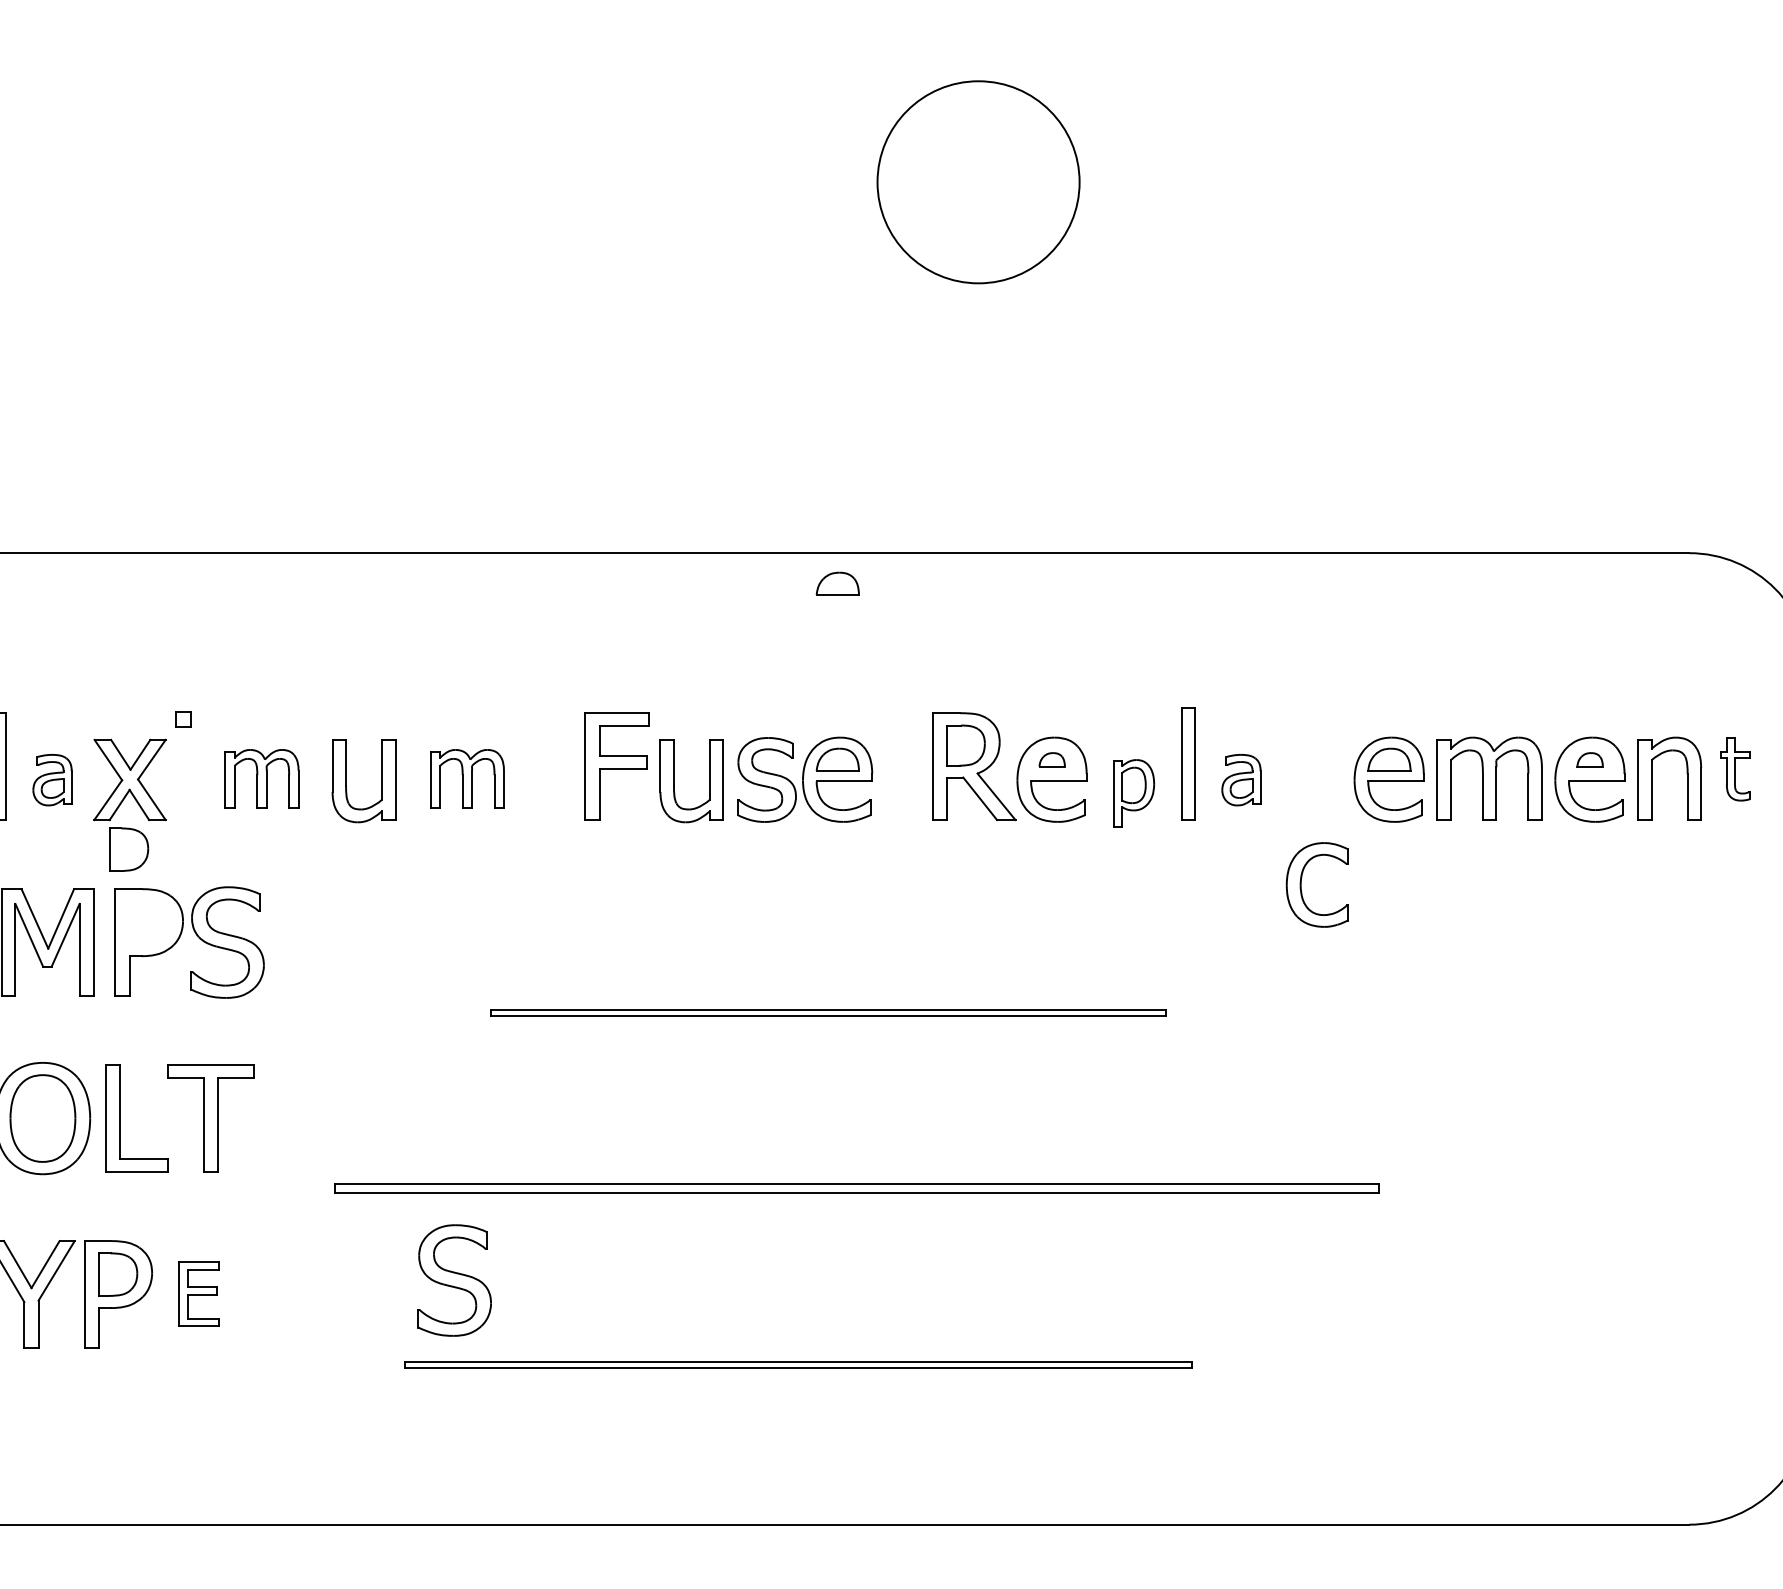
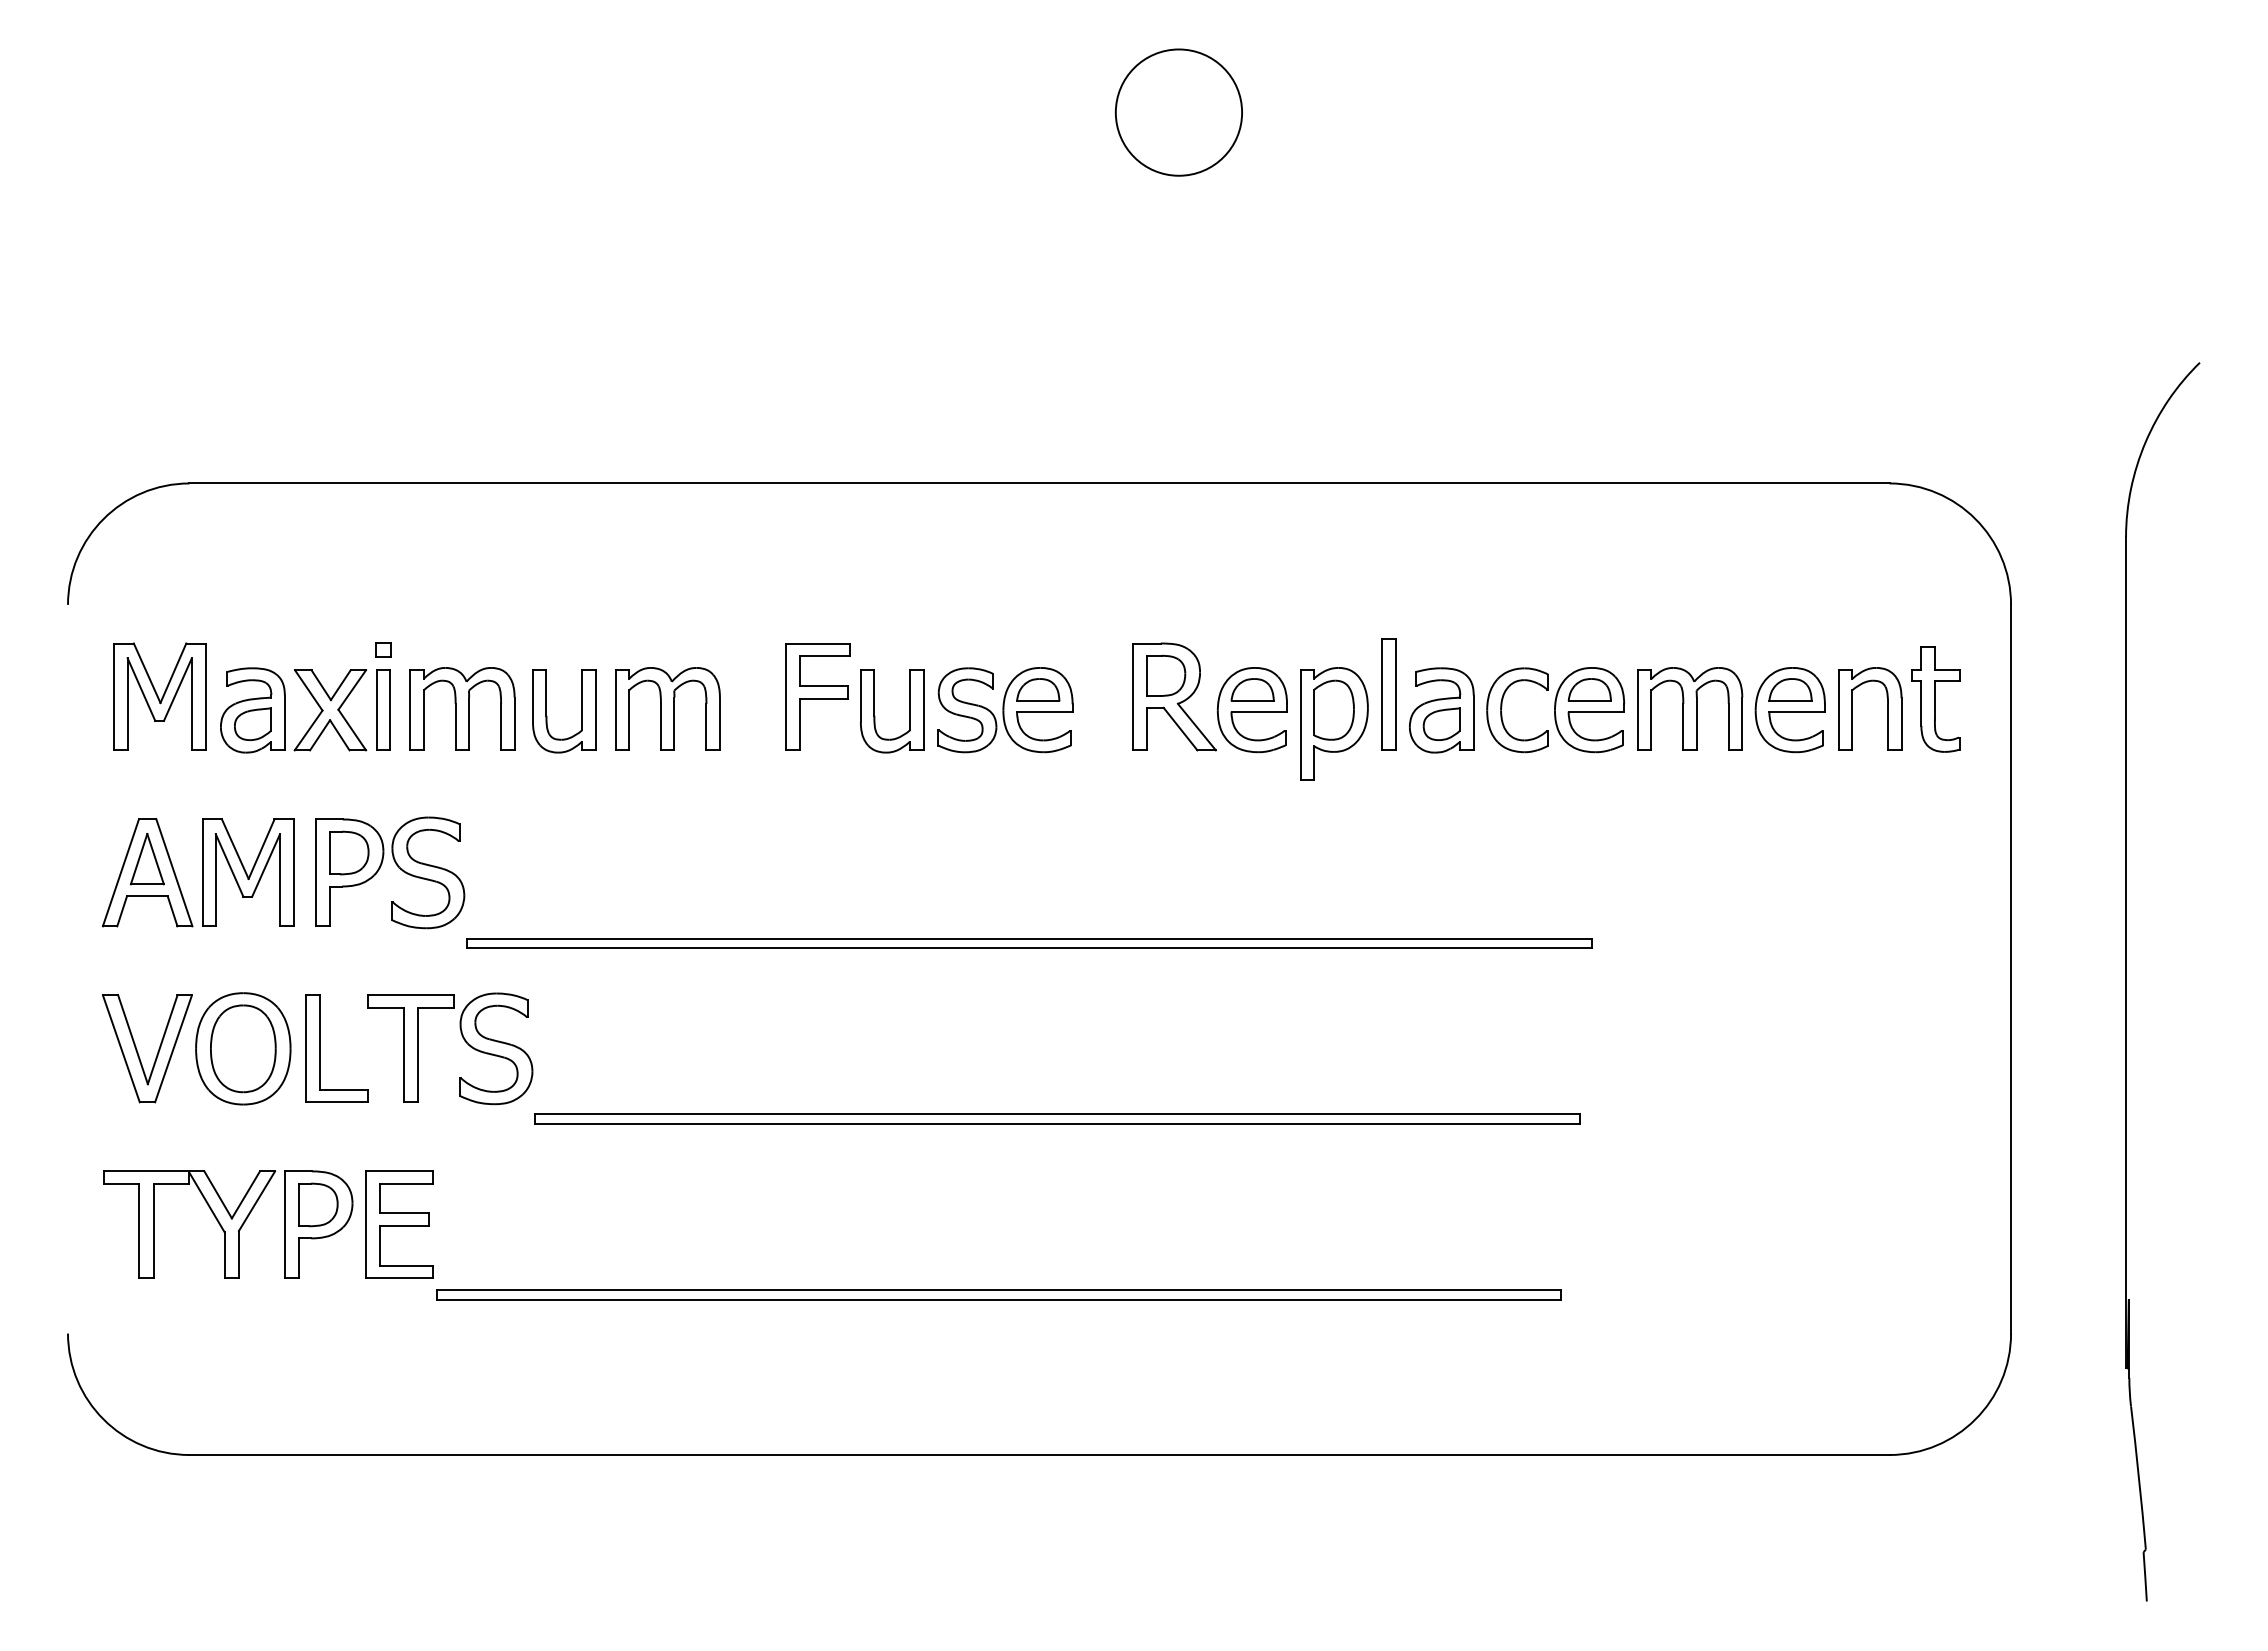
circle: (978, 182) -> (1178, 112), size x0.62
part: (838, 583) -> (1038, 513), removed
part: (1052, 759) -> (1252, 689), size x1.67
part: (1590, 759) -> (1790, 689), size x1.67
part: (1735, 769) -> (1935, 699), size x1.67
part: (262, 778) -> (462, 708), size x1.43
part: (467, 778) -> (667, 708), size x1.43
part: (183, 779) -> (383, 709), added
part: (52, 780) -> (252, 710), size x1.67
part: (1241, 780) -> (1441, 710), size x1.67
part: (1134, 793) -> (1334, 723), size x1.67
part: (129, 849) -> (349, 852), moved
part: (1302, 882) -> (1502, 707), moved
part: (829, 1013) -> (1029, 943), size x1.67
part: (455, 1280) -> (496, 1048), moved
part: (199, 1294) -> (399, 1224), size x1.67
part: (798, 1364) -> (998, 1294), size x1.43

